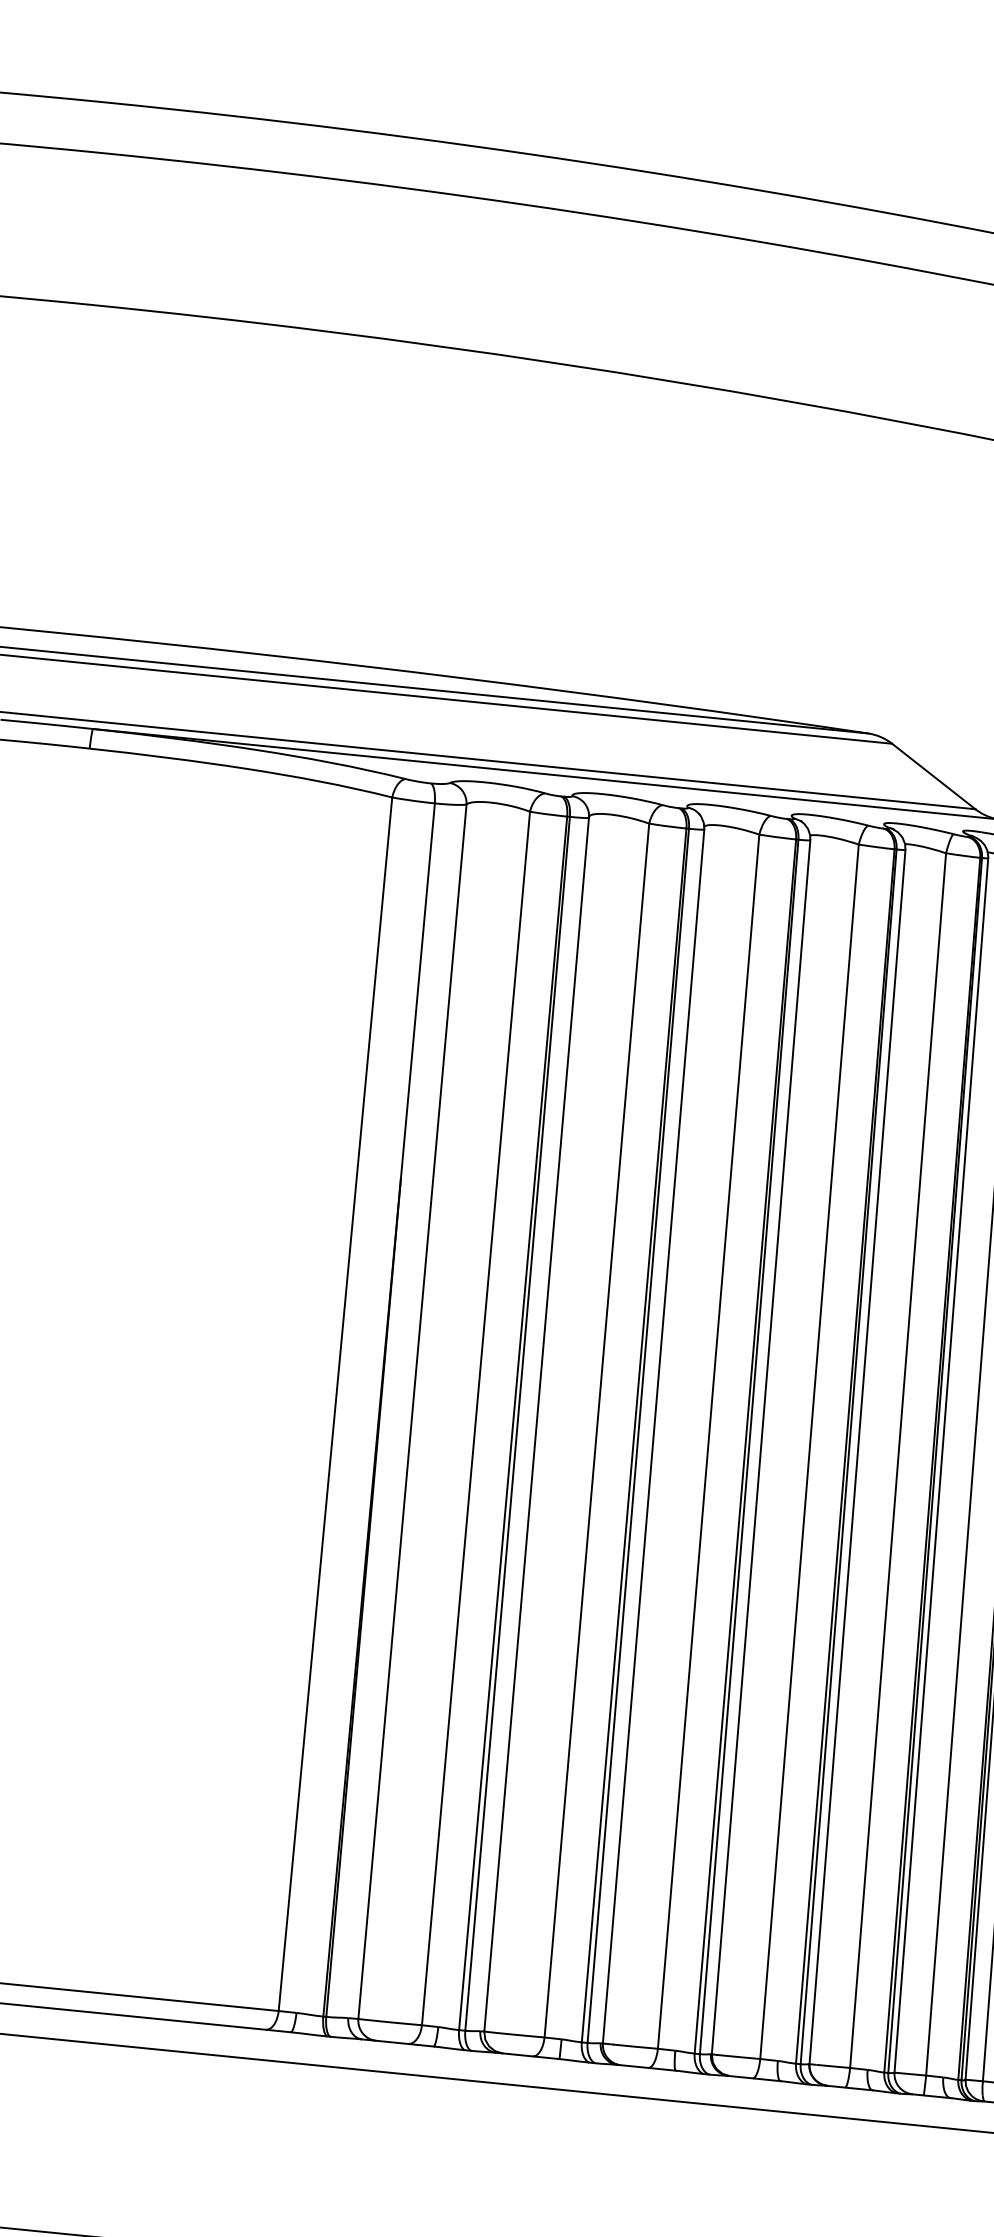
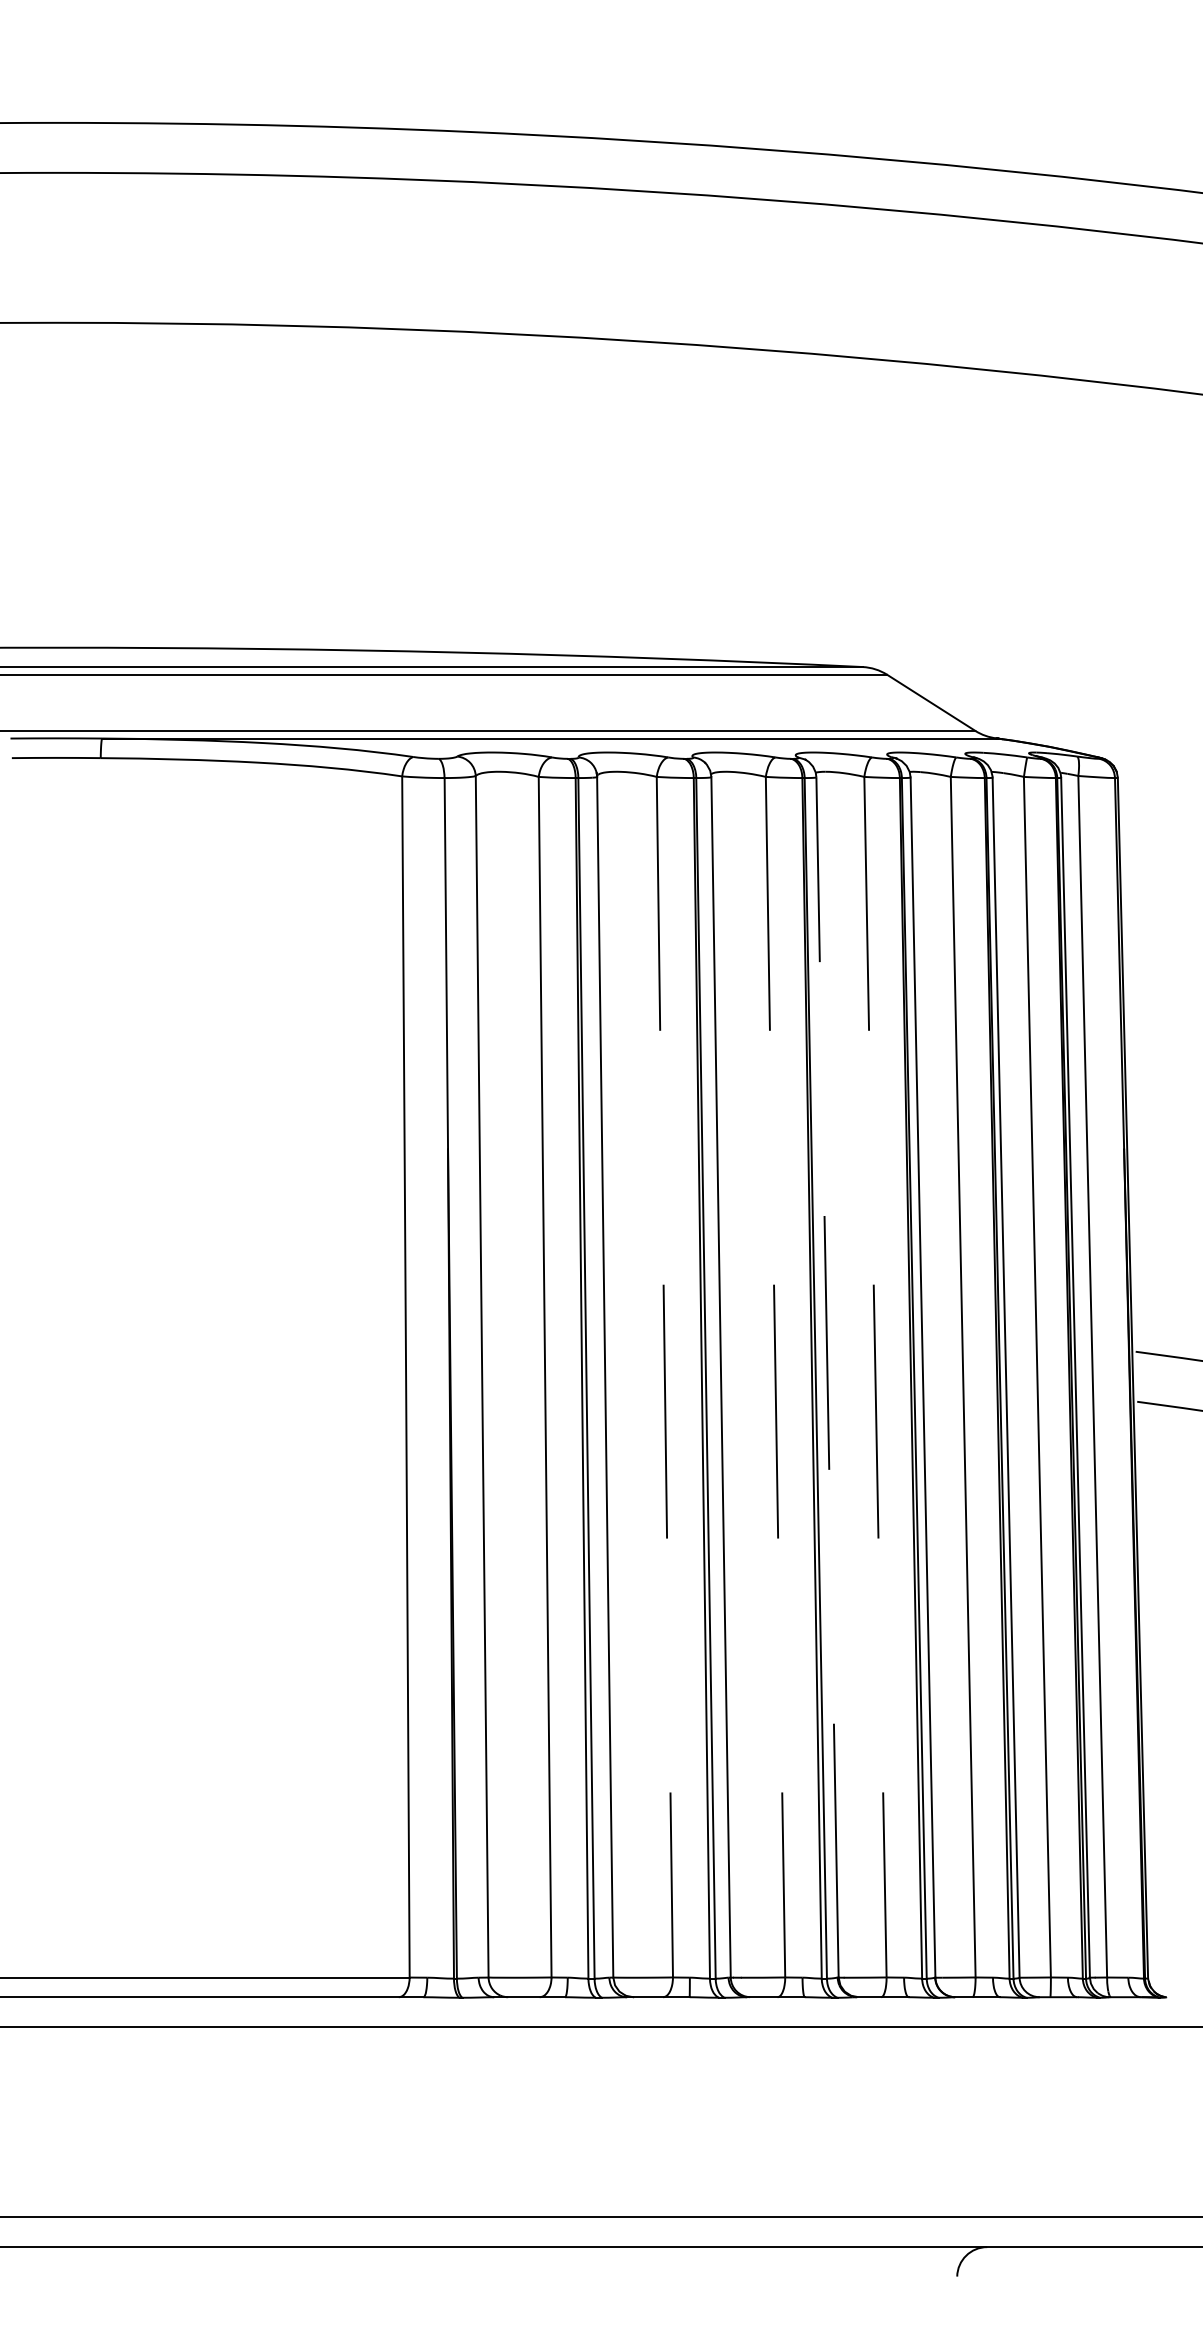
line: (596, 1430) -> (664, 1377), solid -> dashed
line: (708, 1442) -> (775, 1377), solid -> dashed
line: (761, 1446) -> (827, 1376), solid -> dashed
line: (809, 1452) -> (875, 1377), solid -> dashed

